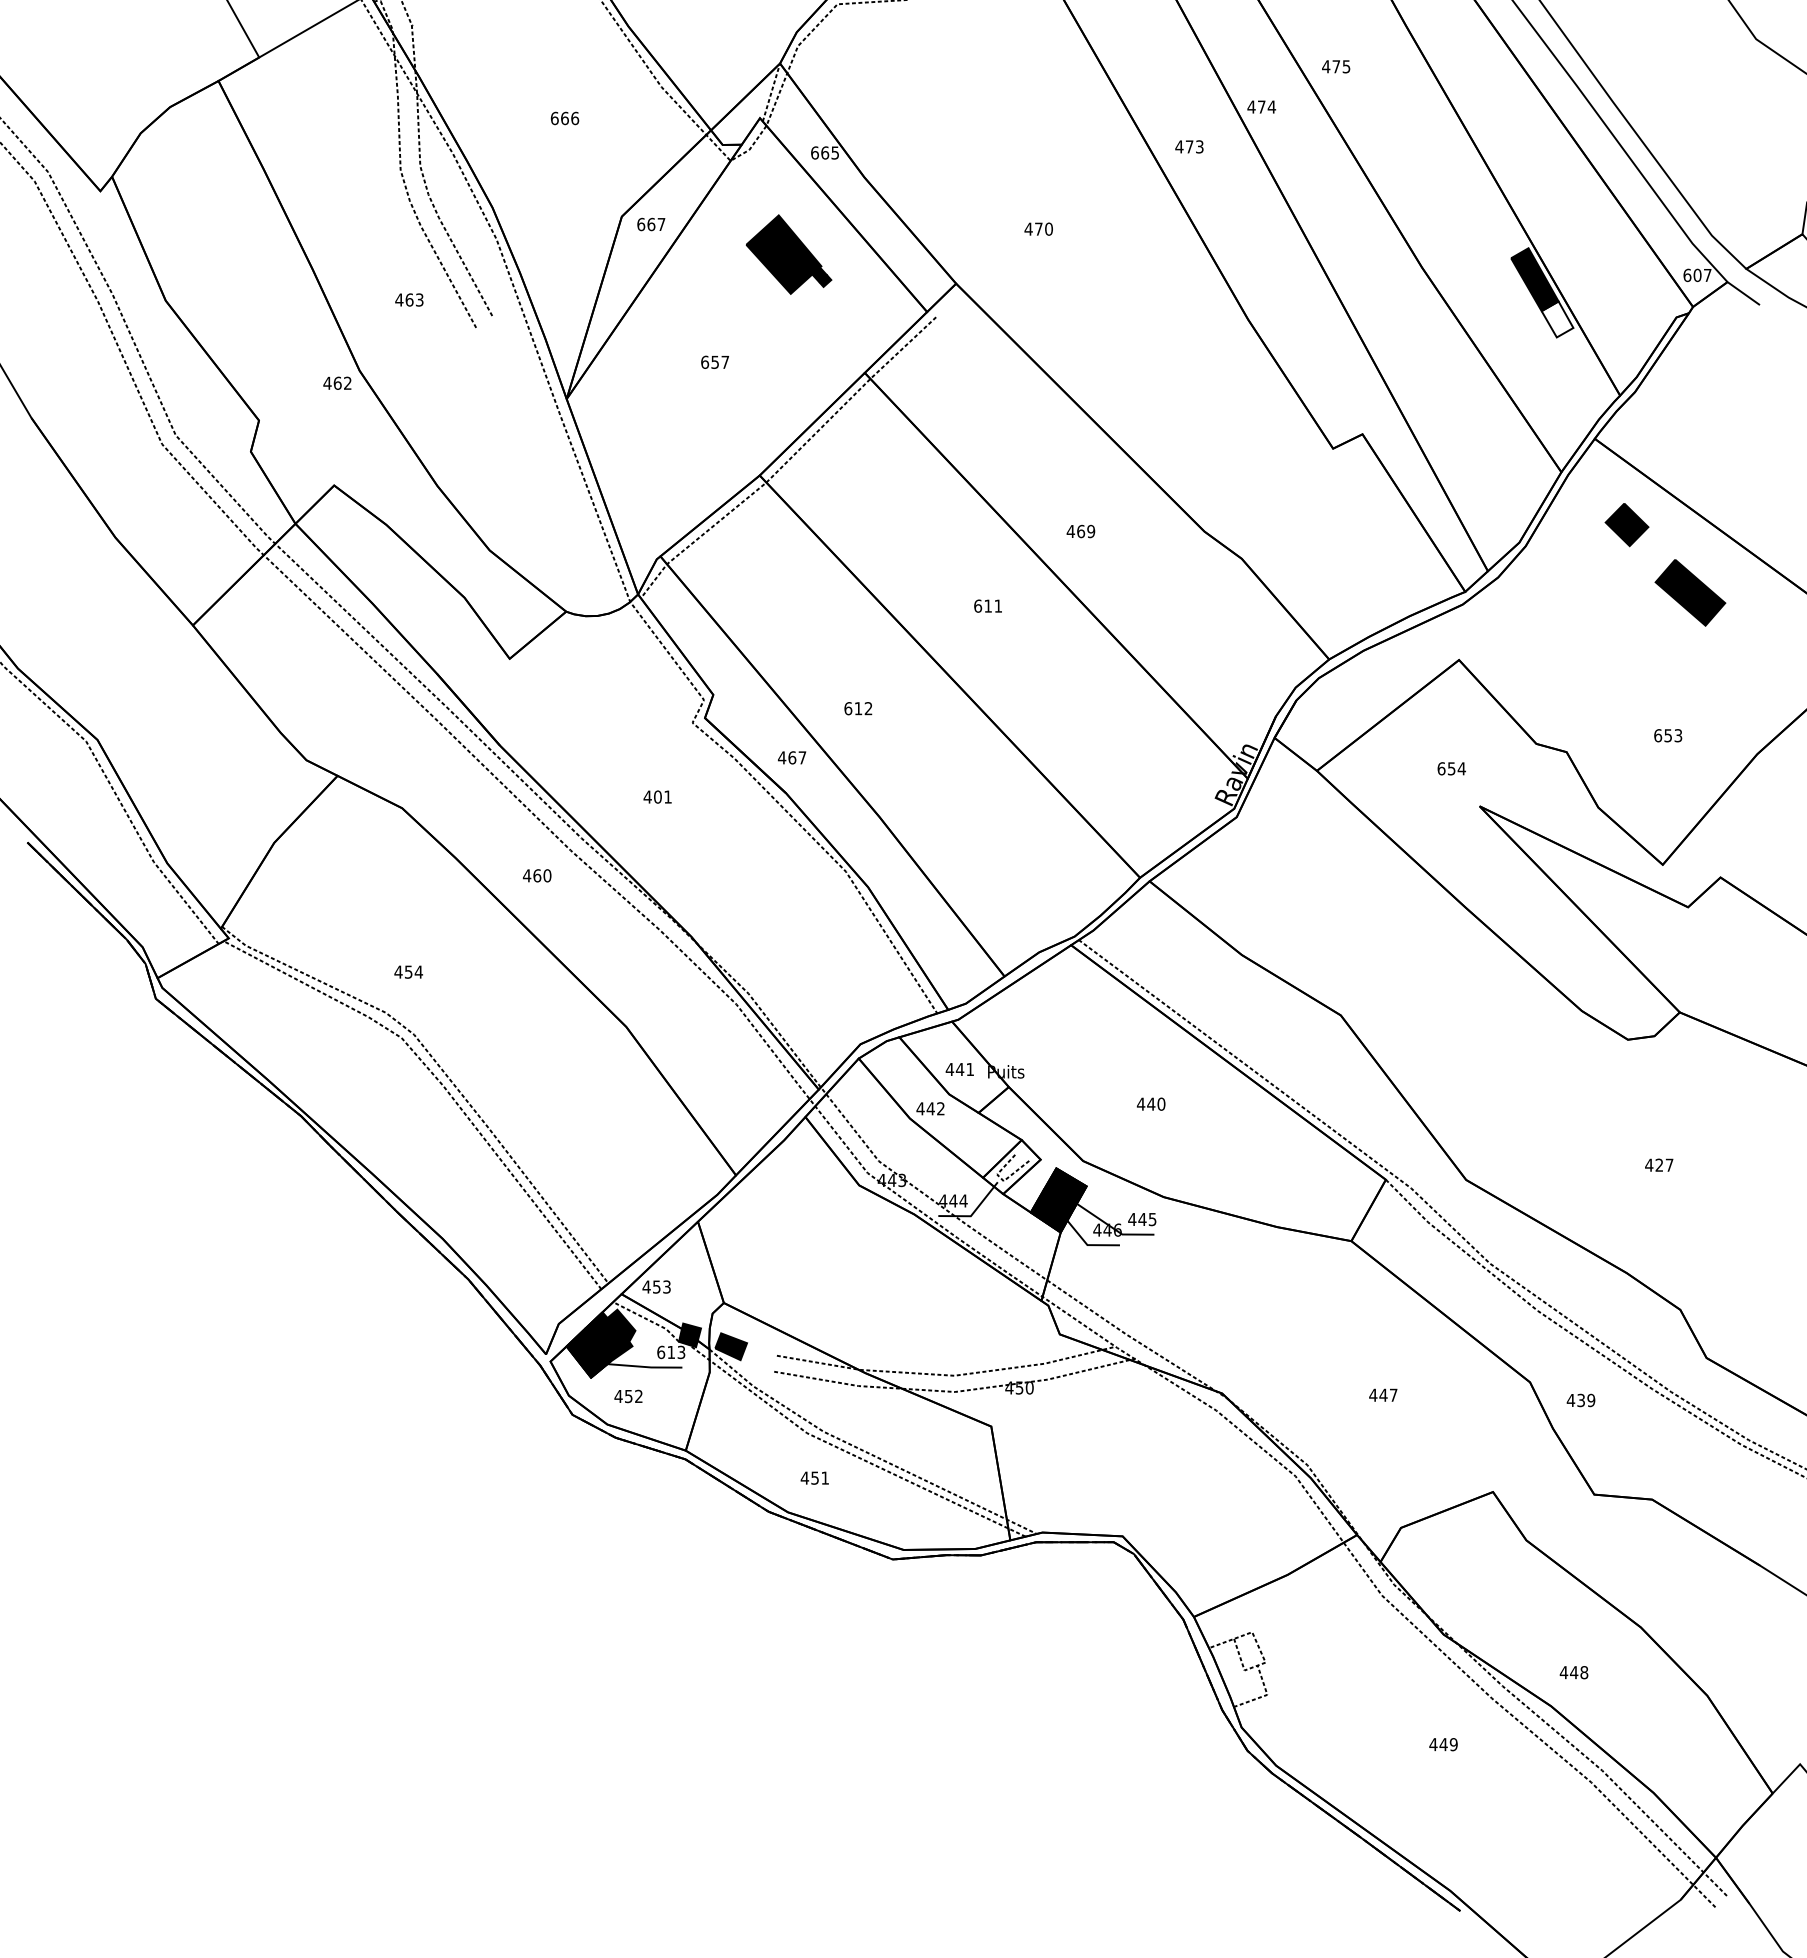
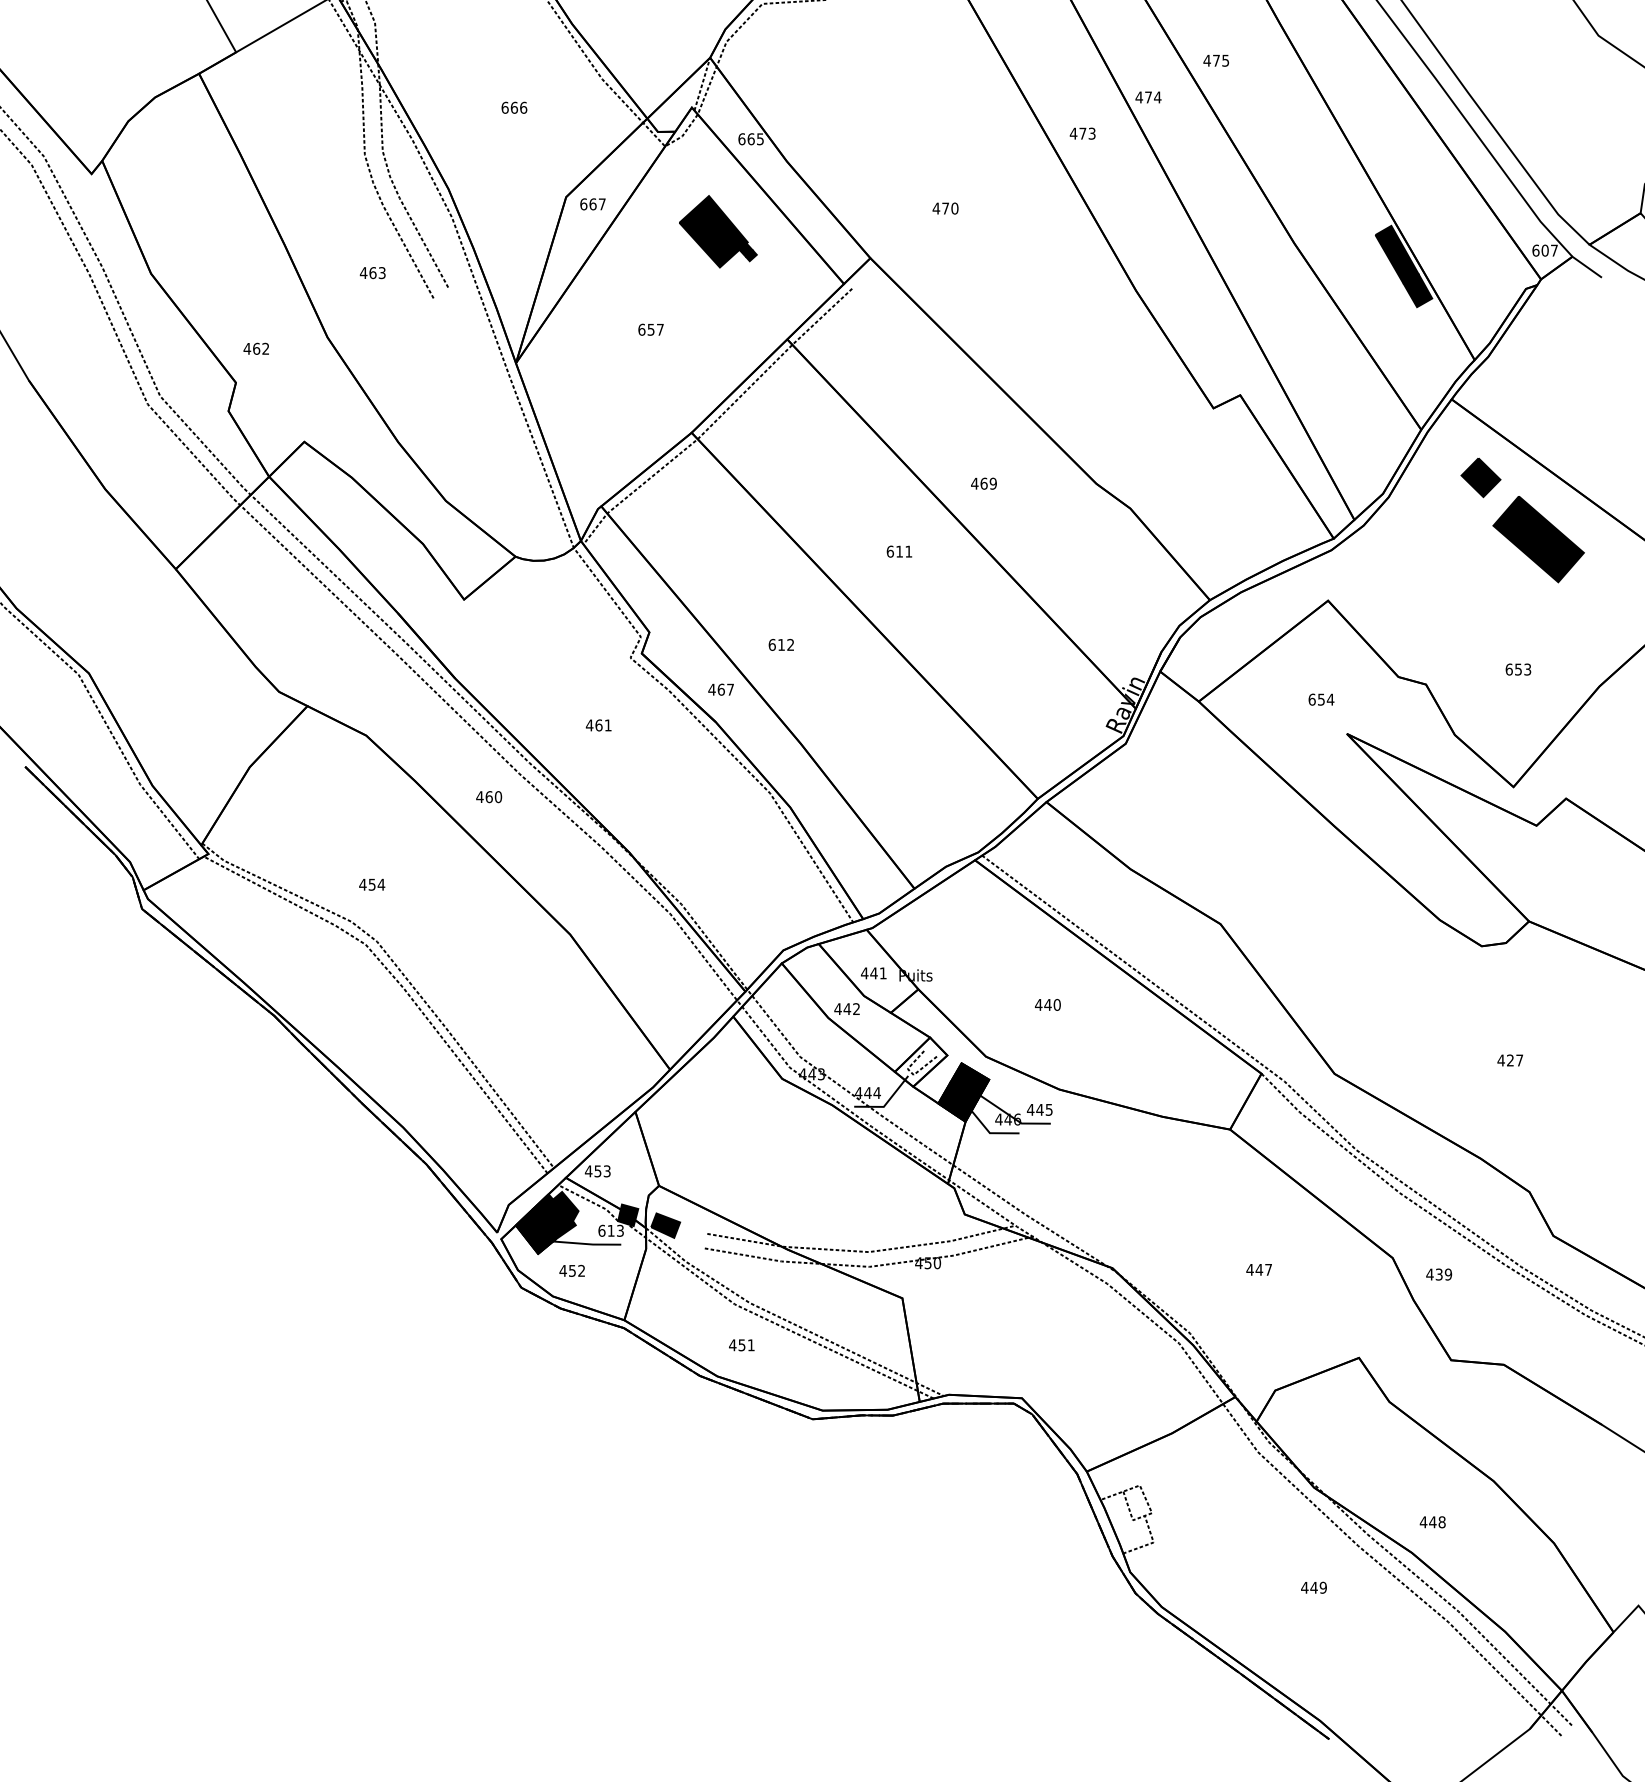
fill: (1557, 319) -> (1417, 290), added
text: (337, 382) -> (256, 348), moved
part: (1690, 592) -> (1538, 539), size x1.43
text: (657, 796) -> (598, 724), 401 -> 461

